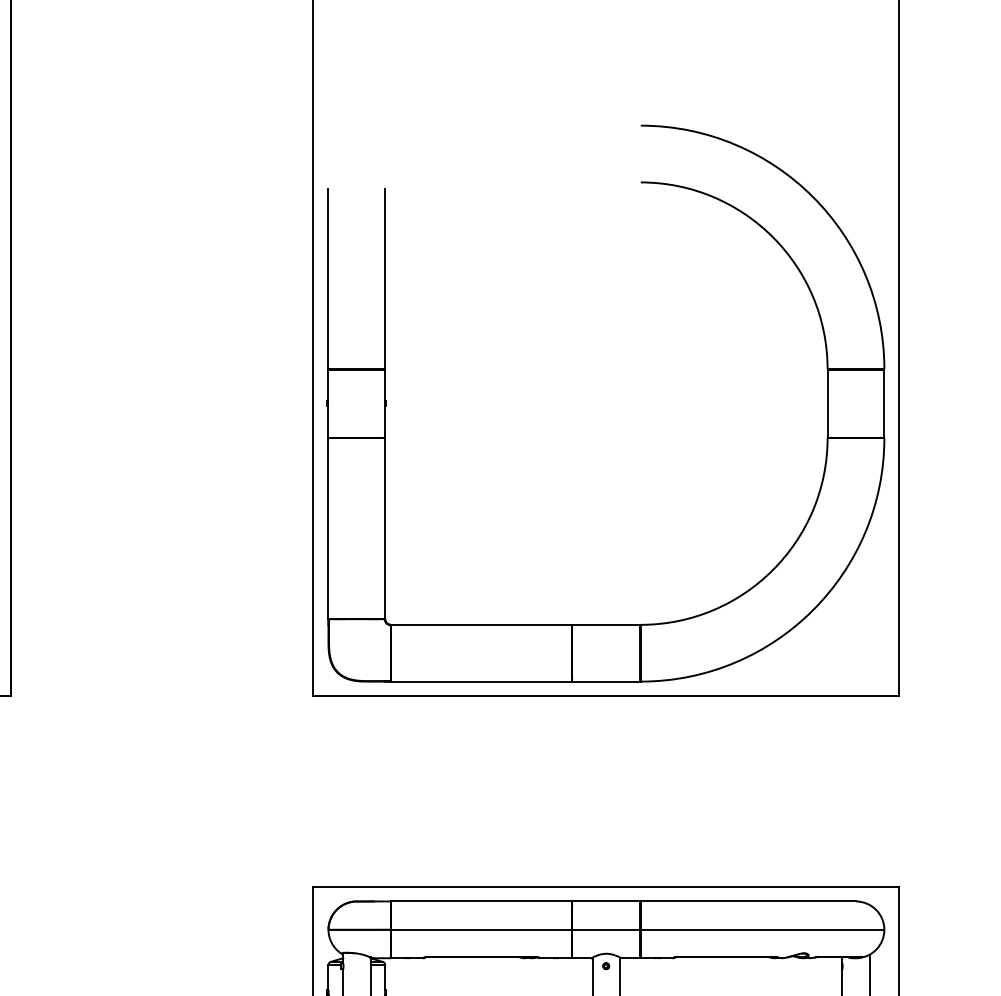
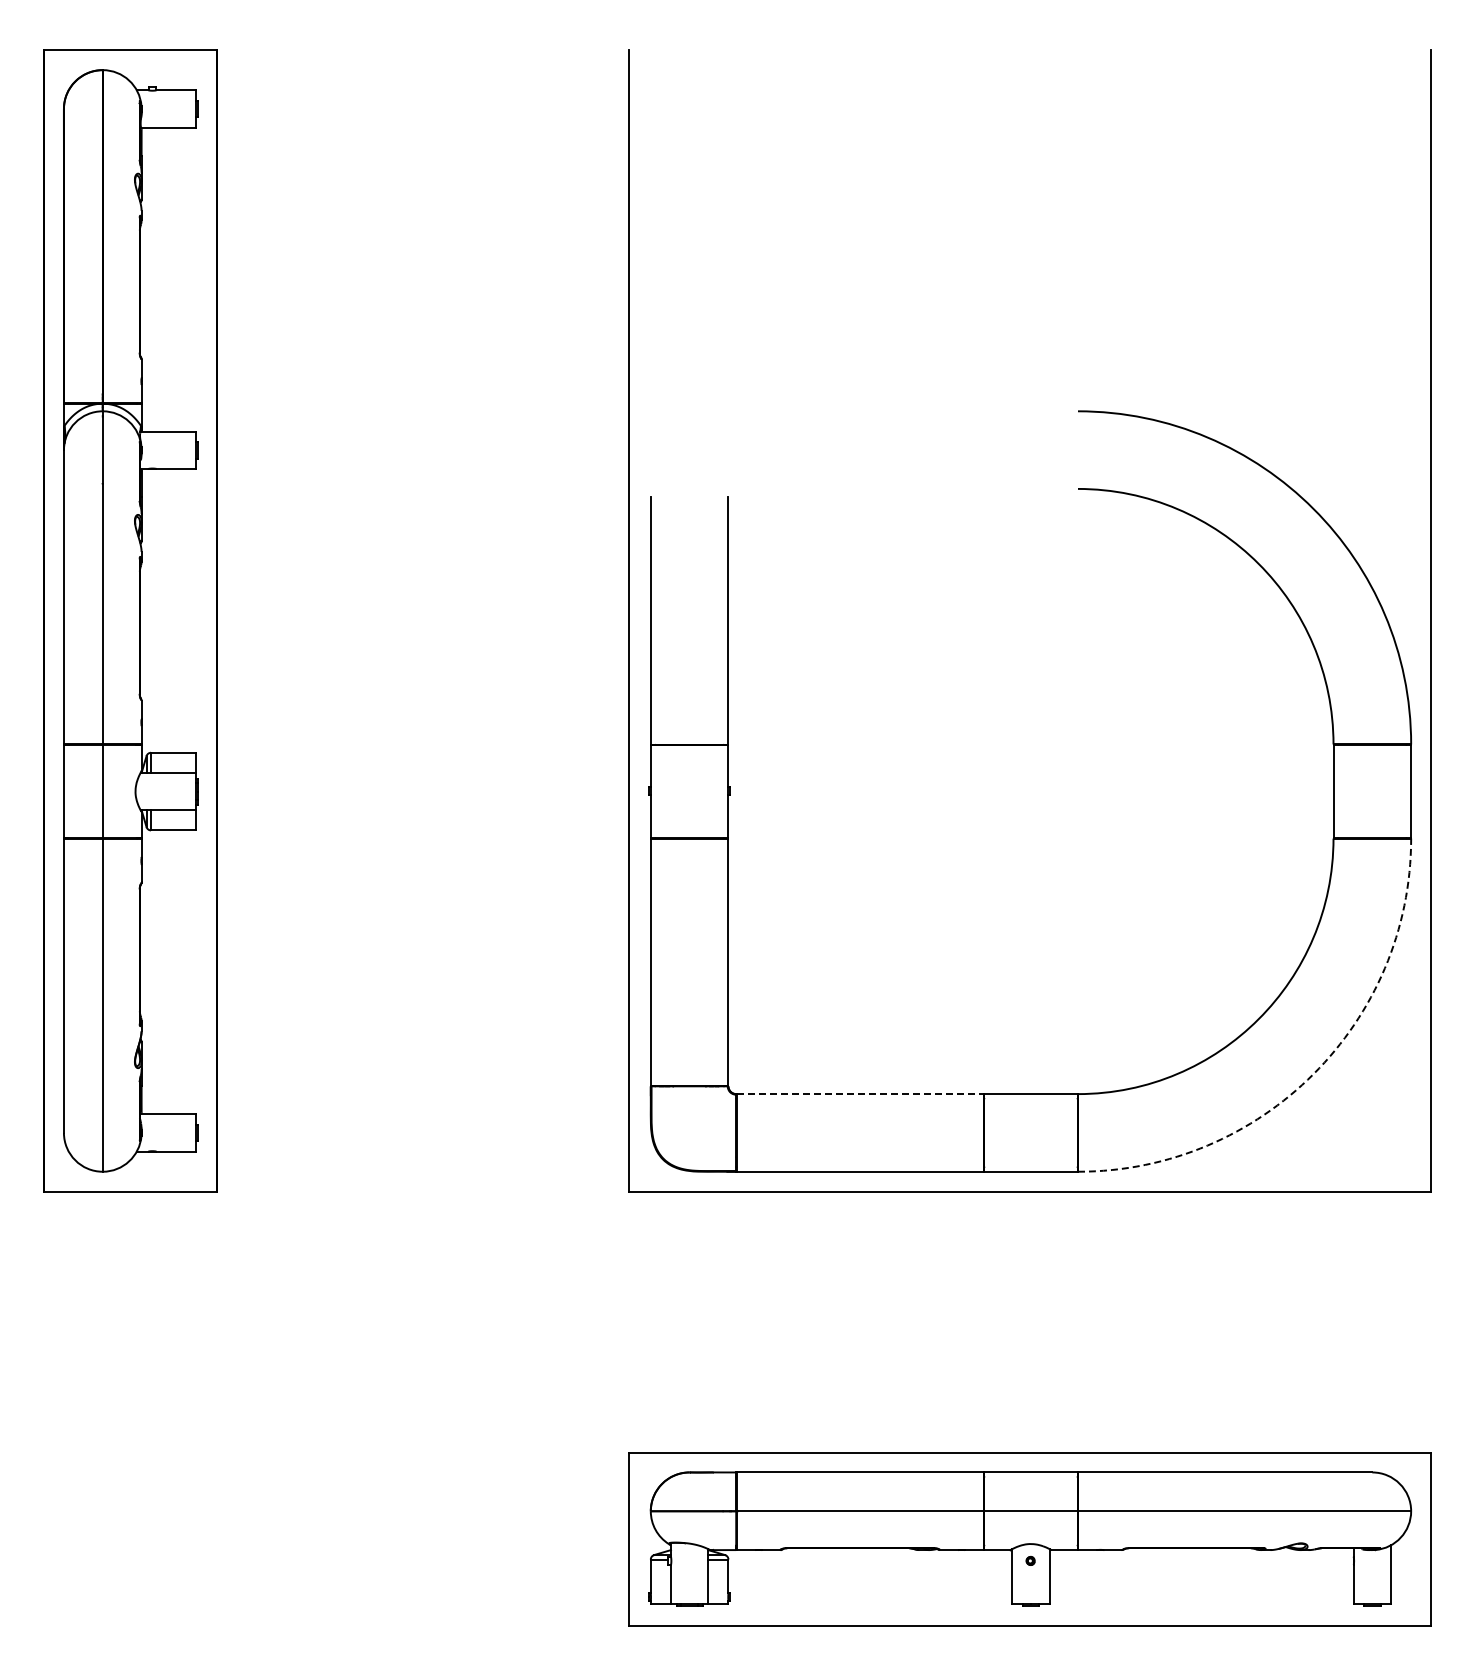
arc: (812, 610) -> (1313, 1074), solid -> dashed
line: (481, 625) -> (860, 1094), solid -> dashed

